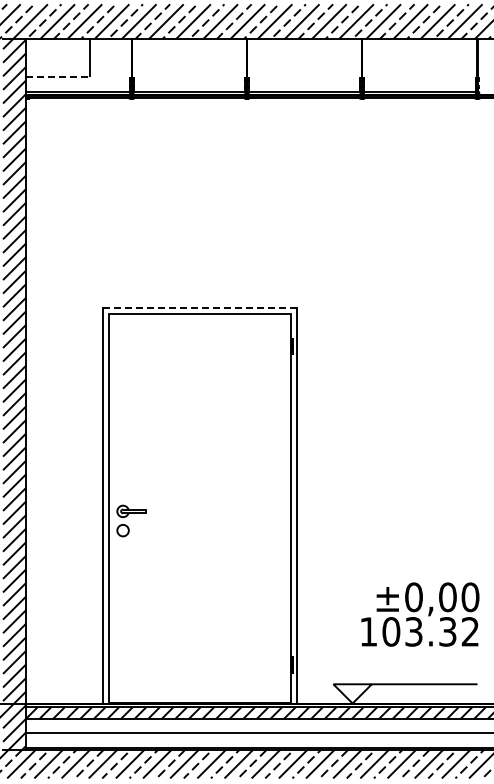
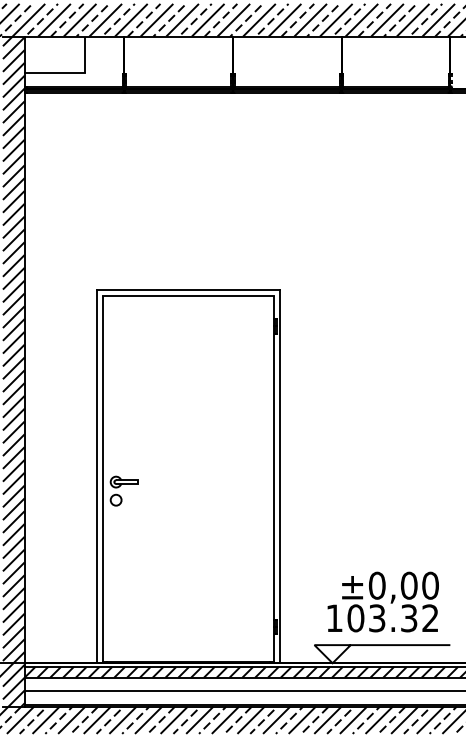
line: (58, 77) -> (55, 72), dashed -> solid
line: (199, 307) -> (188, 289), dashed -> solid
text: (420, 614) -> (383, 601), moved

